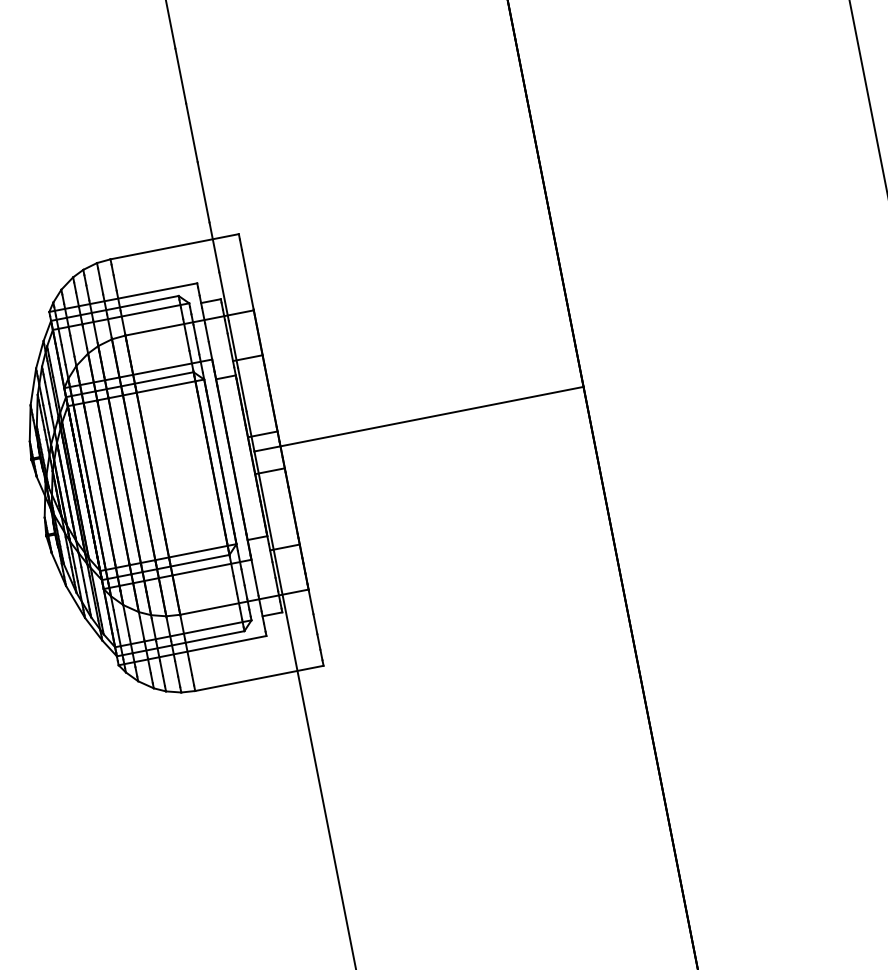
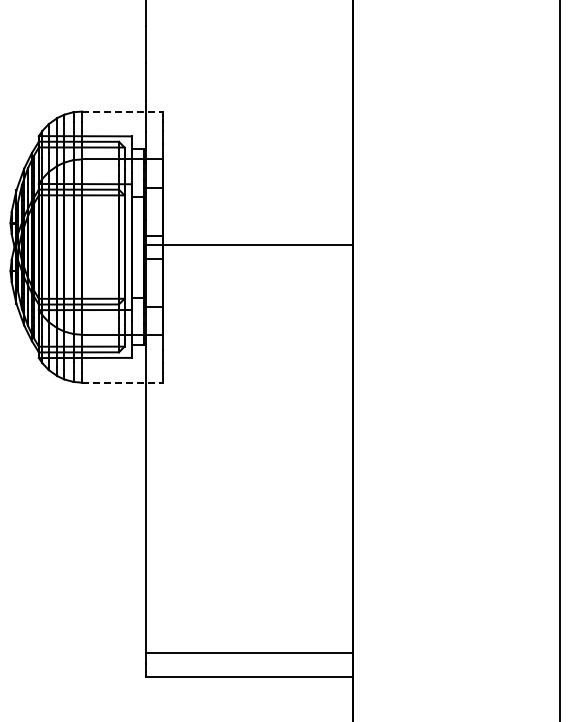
line: (174, 246) -> (122, 111), solid -> dashed
line: (259, 678) -> (122, 382), solid -> dashed

